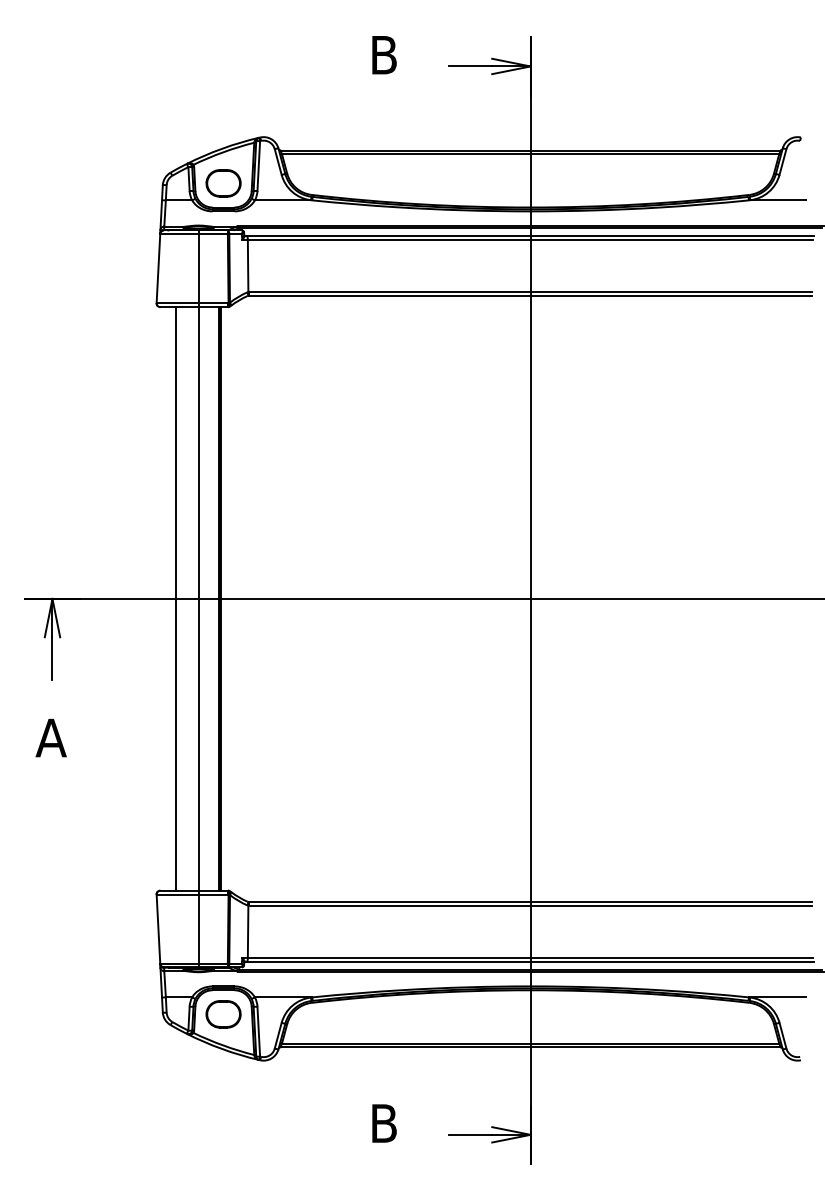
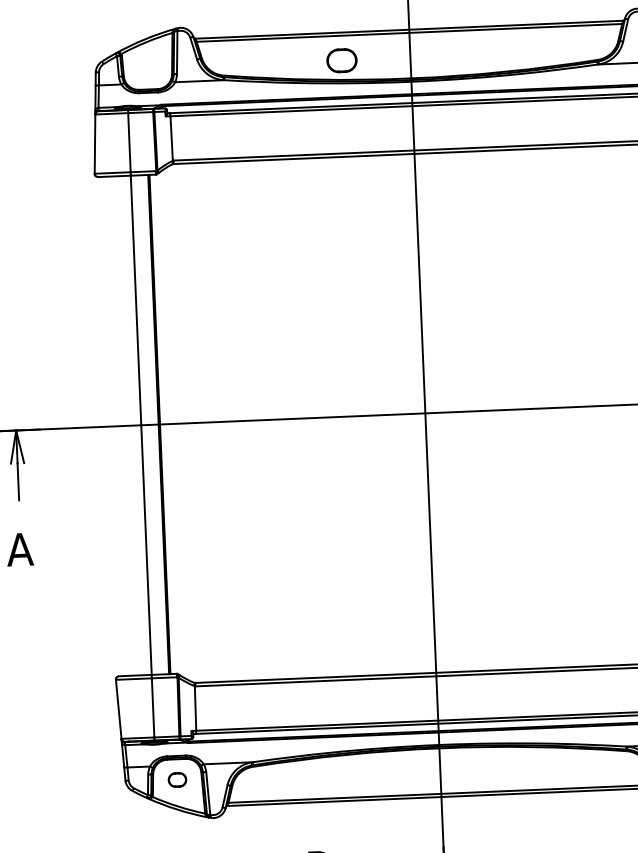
part: (223, 183) -> (341, 60), moved
line: (175, 598) -> (121, 425), removed
part: (223, 1014) -> (177, 780), size x0.6

